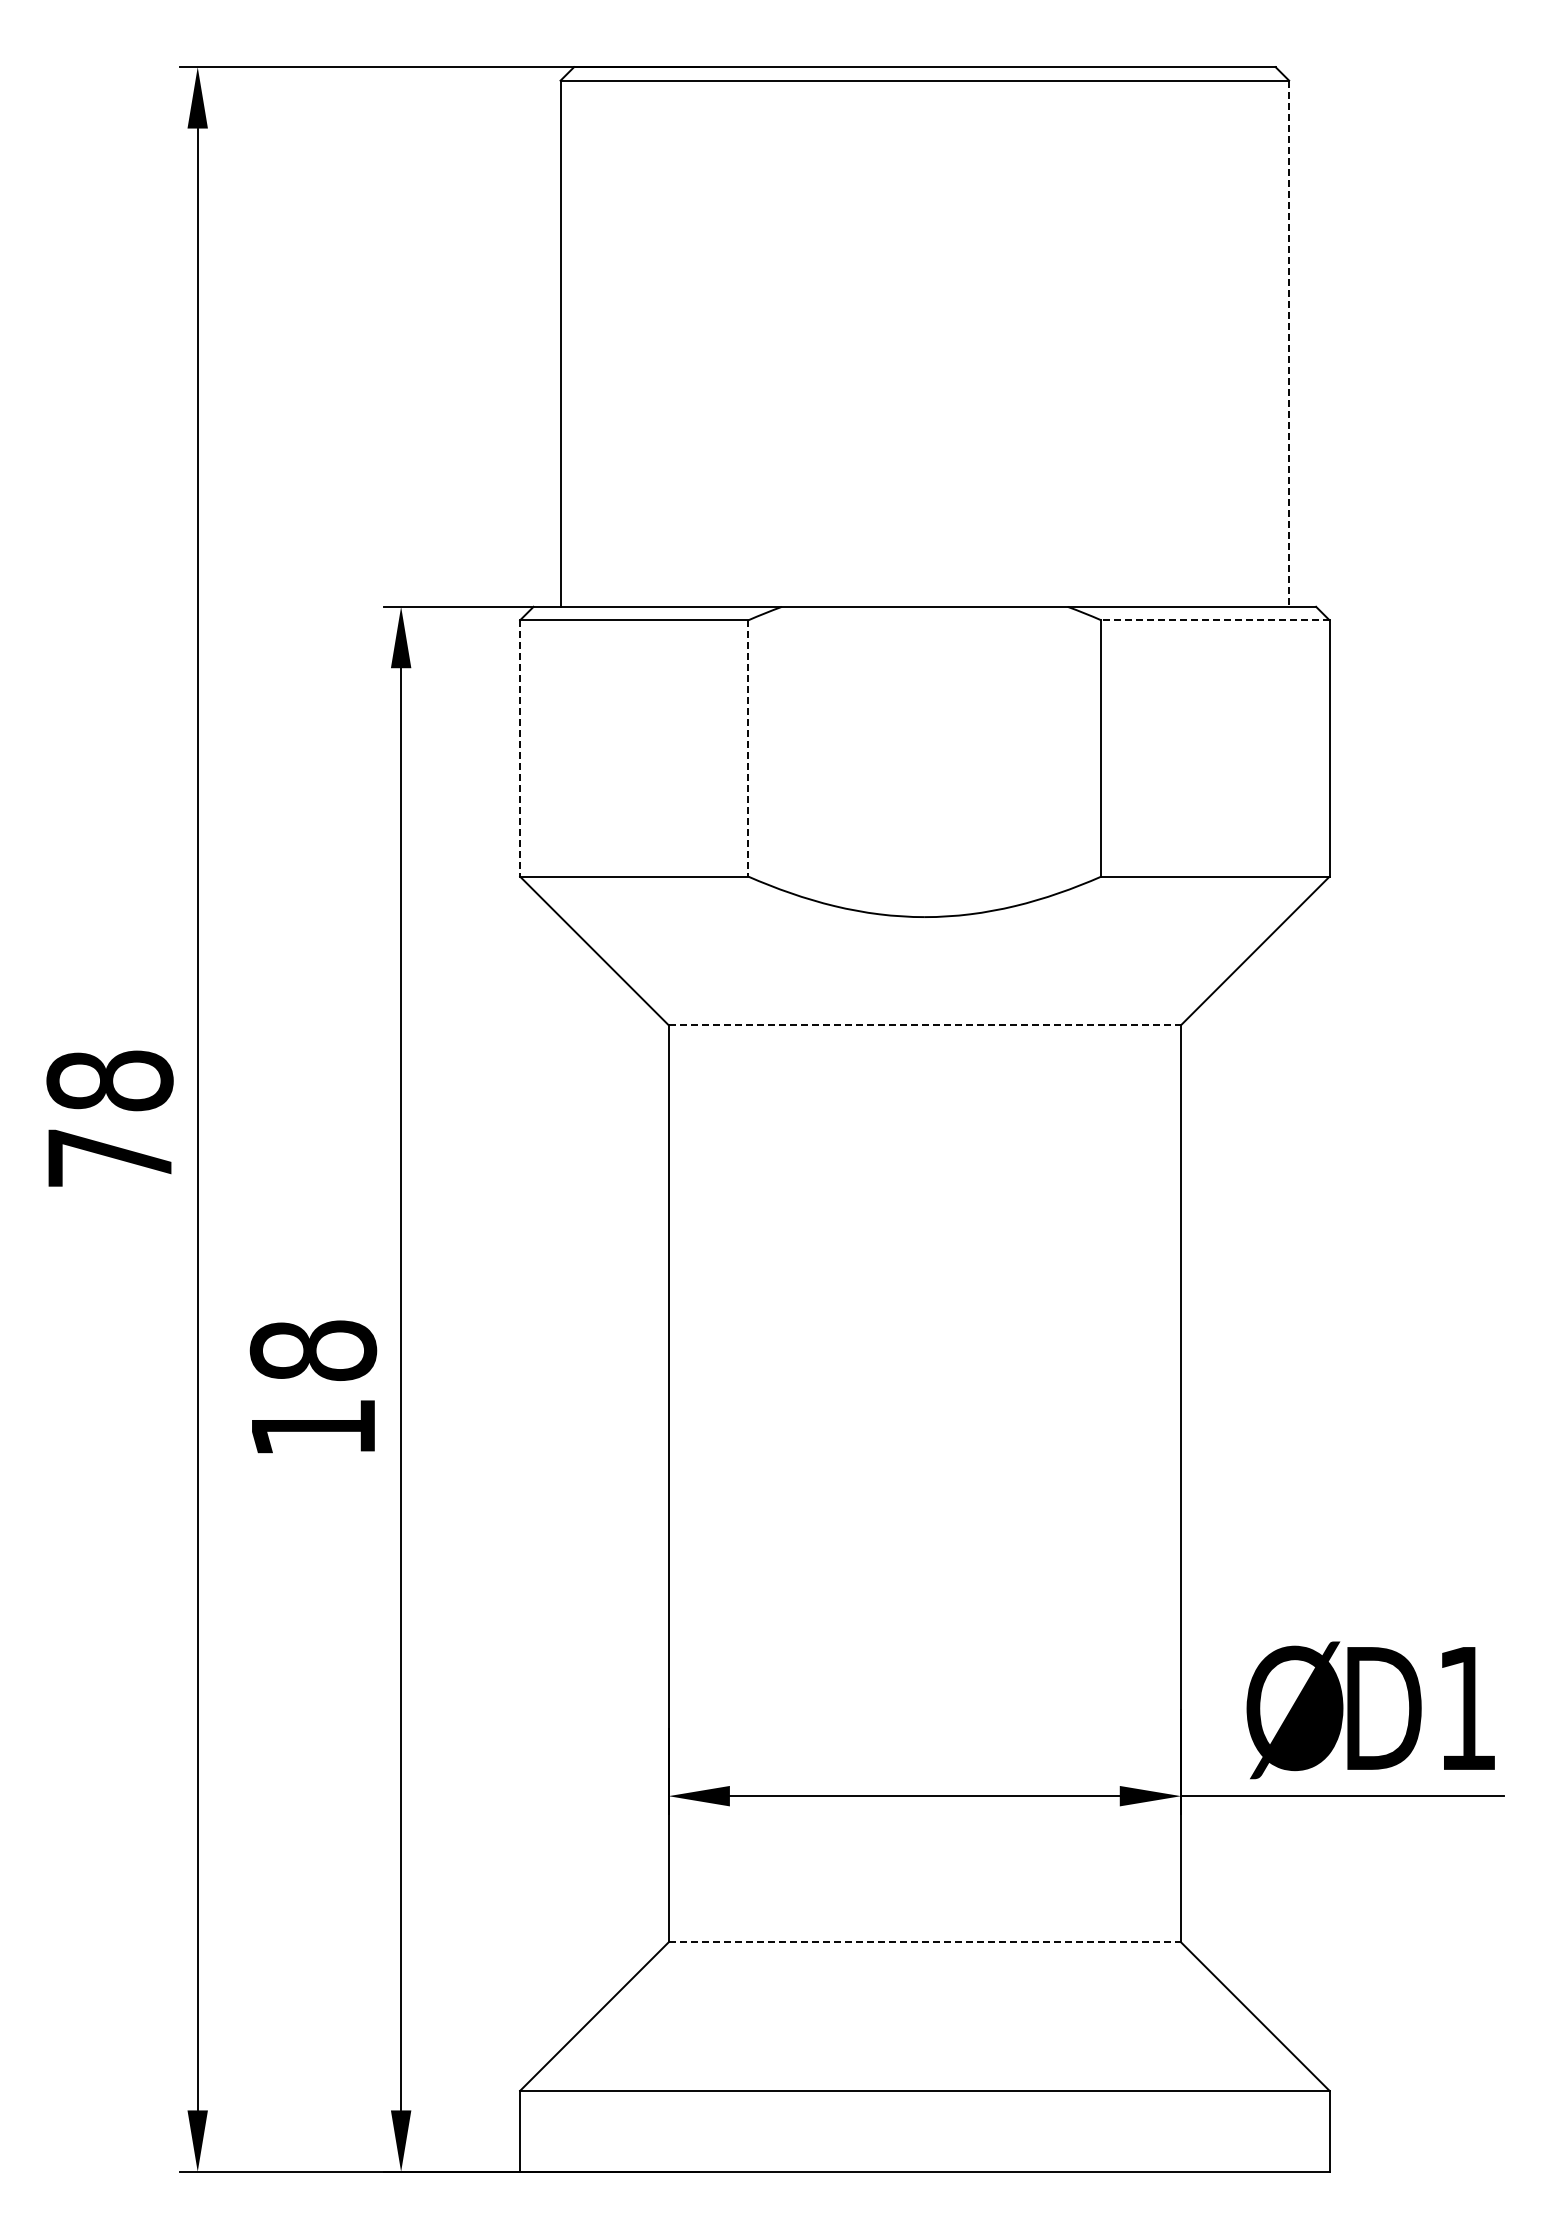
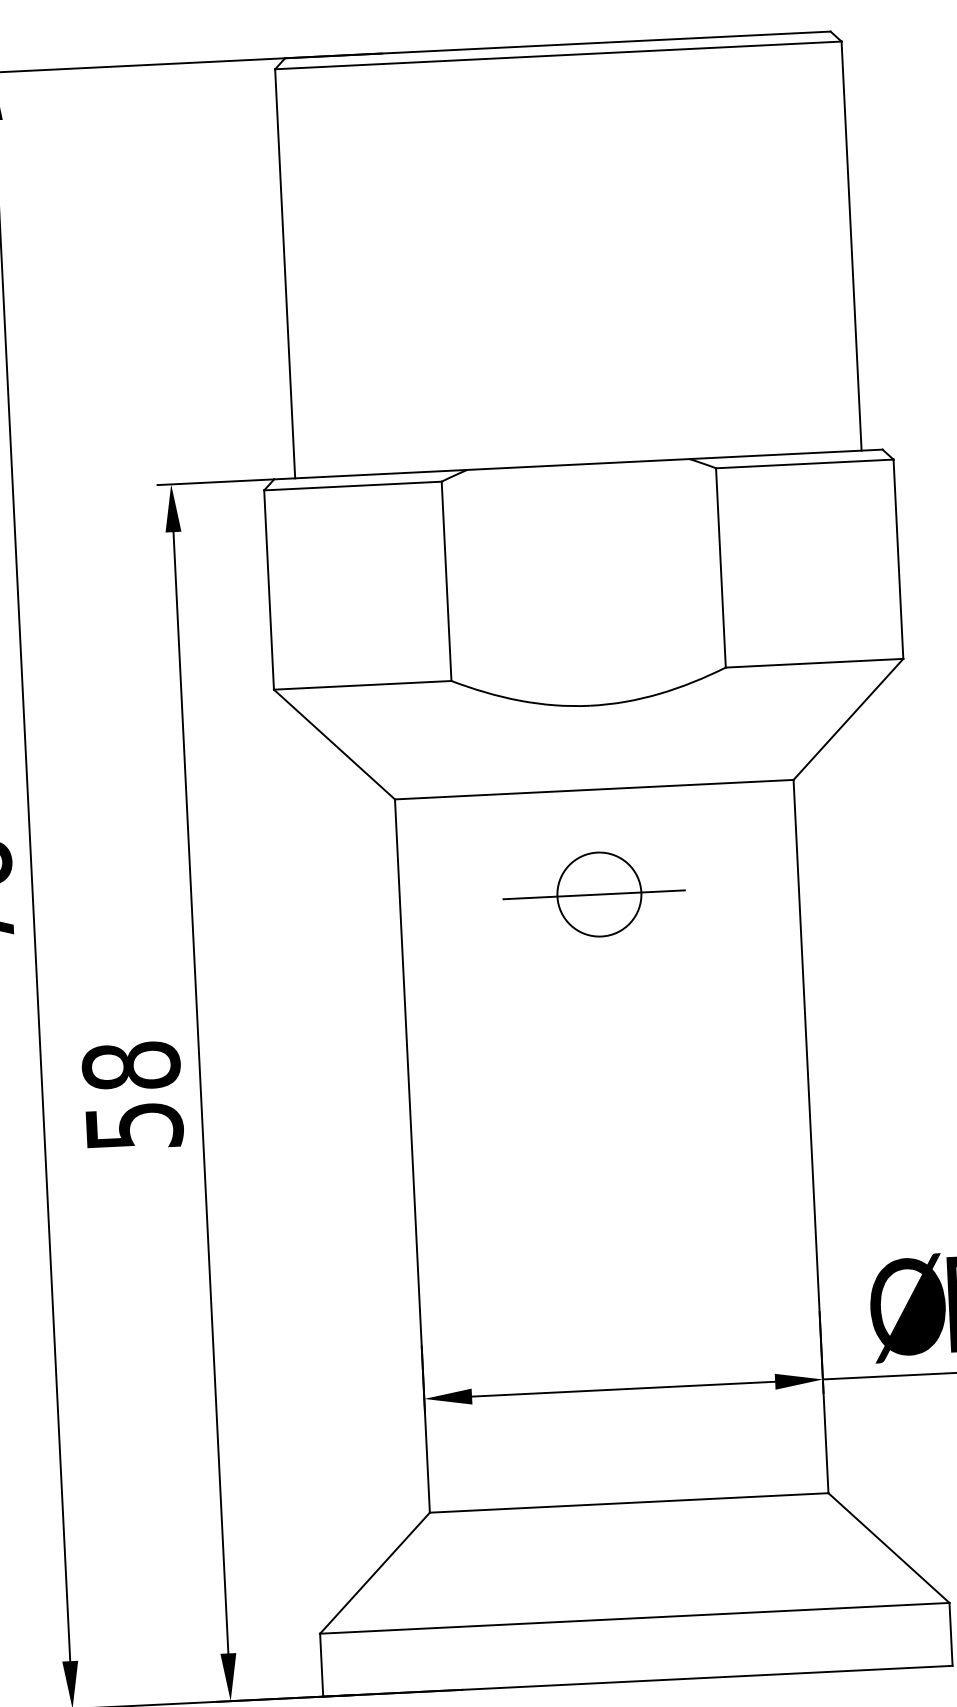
line: (1289, 344) -> (851, 246), dashed -> solid
line: (1214, 620) -> (804, 464), dashed -> solid
line: (520, 748) -> (269, 590), dashed -> solid
line: (748, 748) -> (446, 581), dashed -> solid
line: (925, 1025) -> (594, 789), dashed -> solid
part: (917, 1159) -> (593, 894), added
text: (314, 1427) -> (135, 1125), 18 -> 58
line: (925, 1942) -> (629, 1502), dashed -> solid

